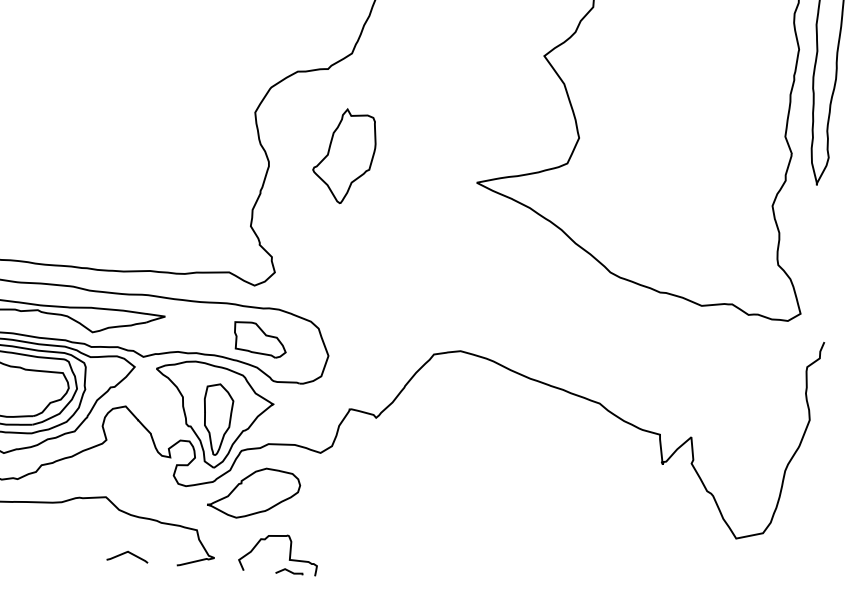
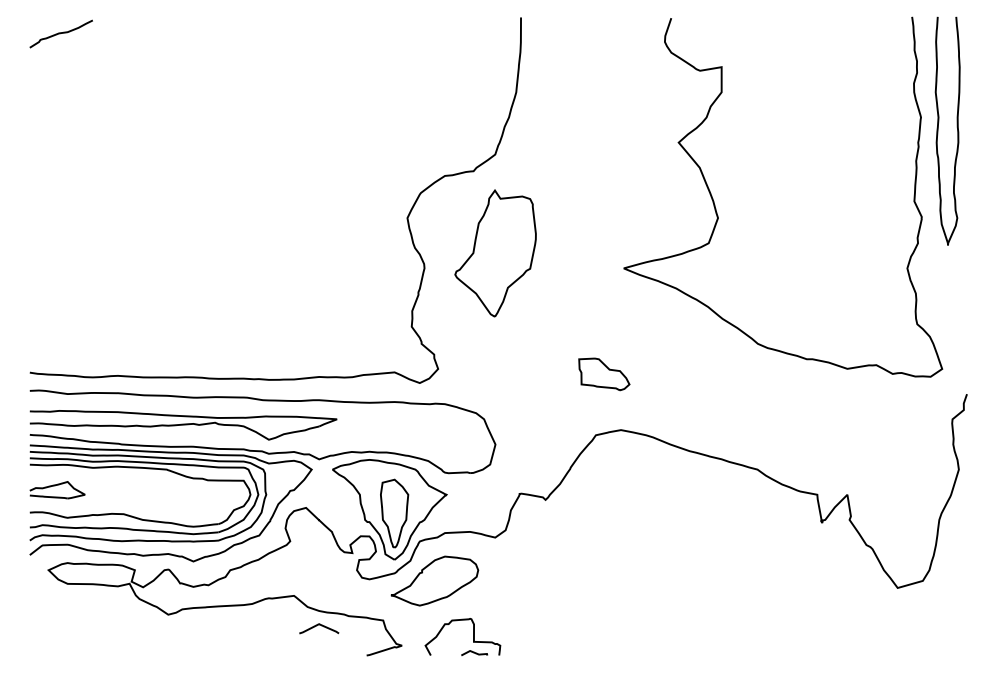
part: (344, 155) -> (495, 252), size x1.4
part: (260, 340) -> (604, 374), moved
curve: (130, 554) -> (321, 626), moved

